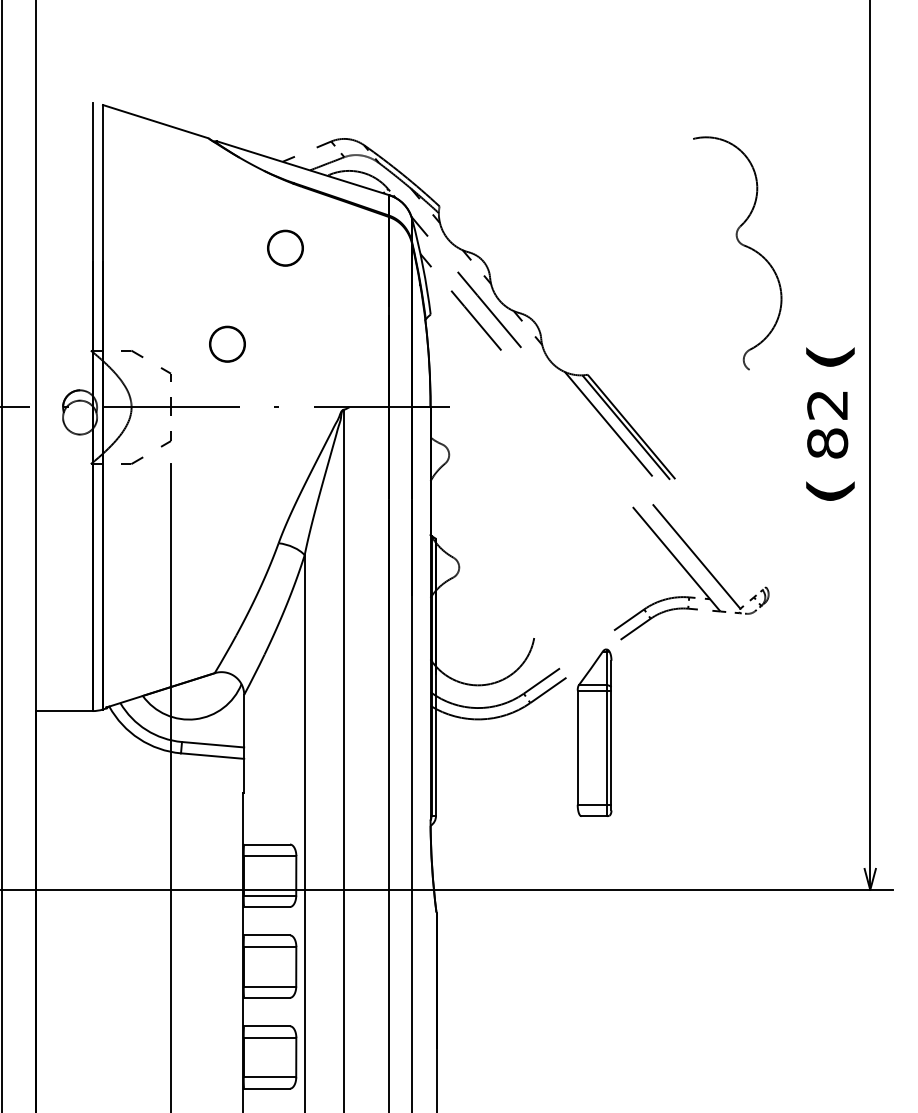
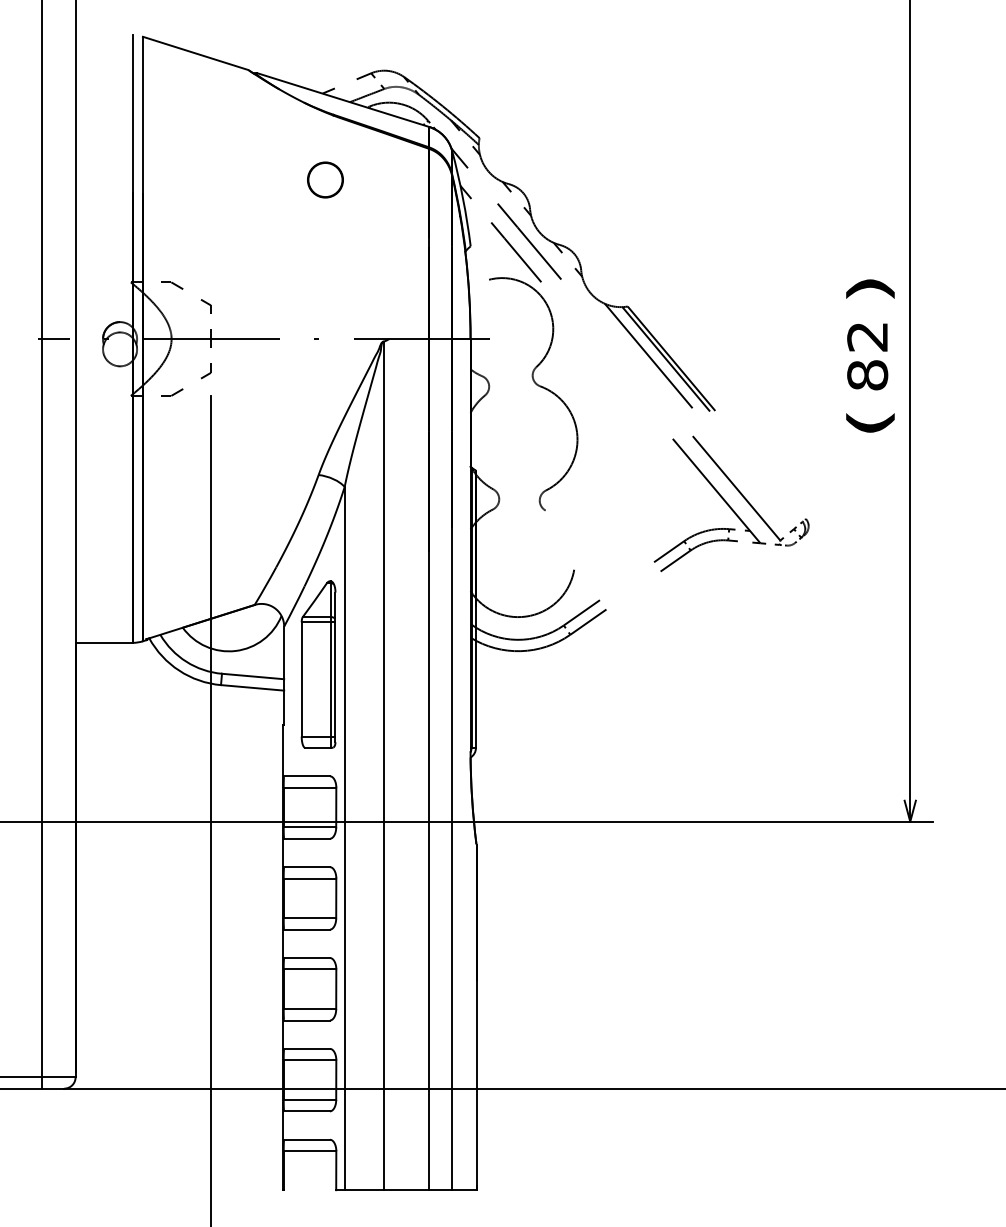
part: (740, 244) -> (536, 385), moved
circle: (227, 343) -> (267, 275), removed
text: (830, 356) -> (870, 288), ( -> )
part: (594, 732) -> (318, 664), moved

